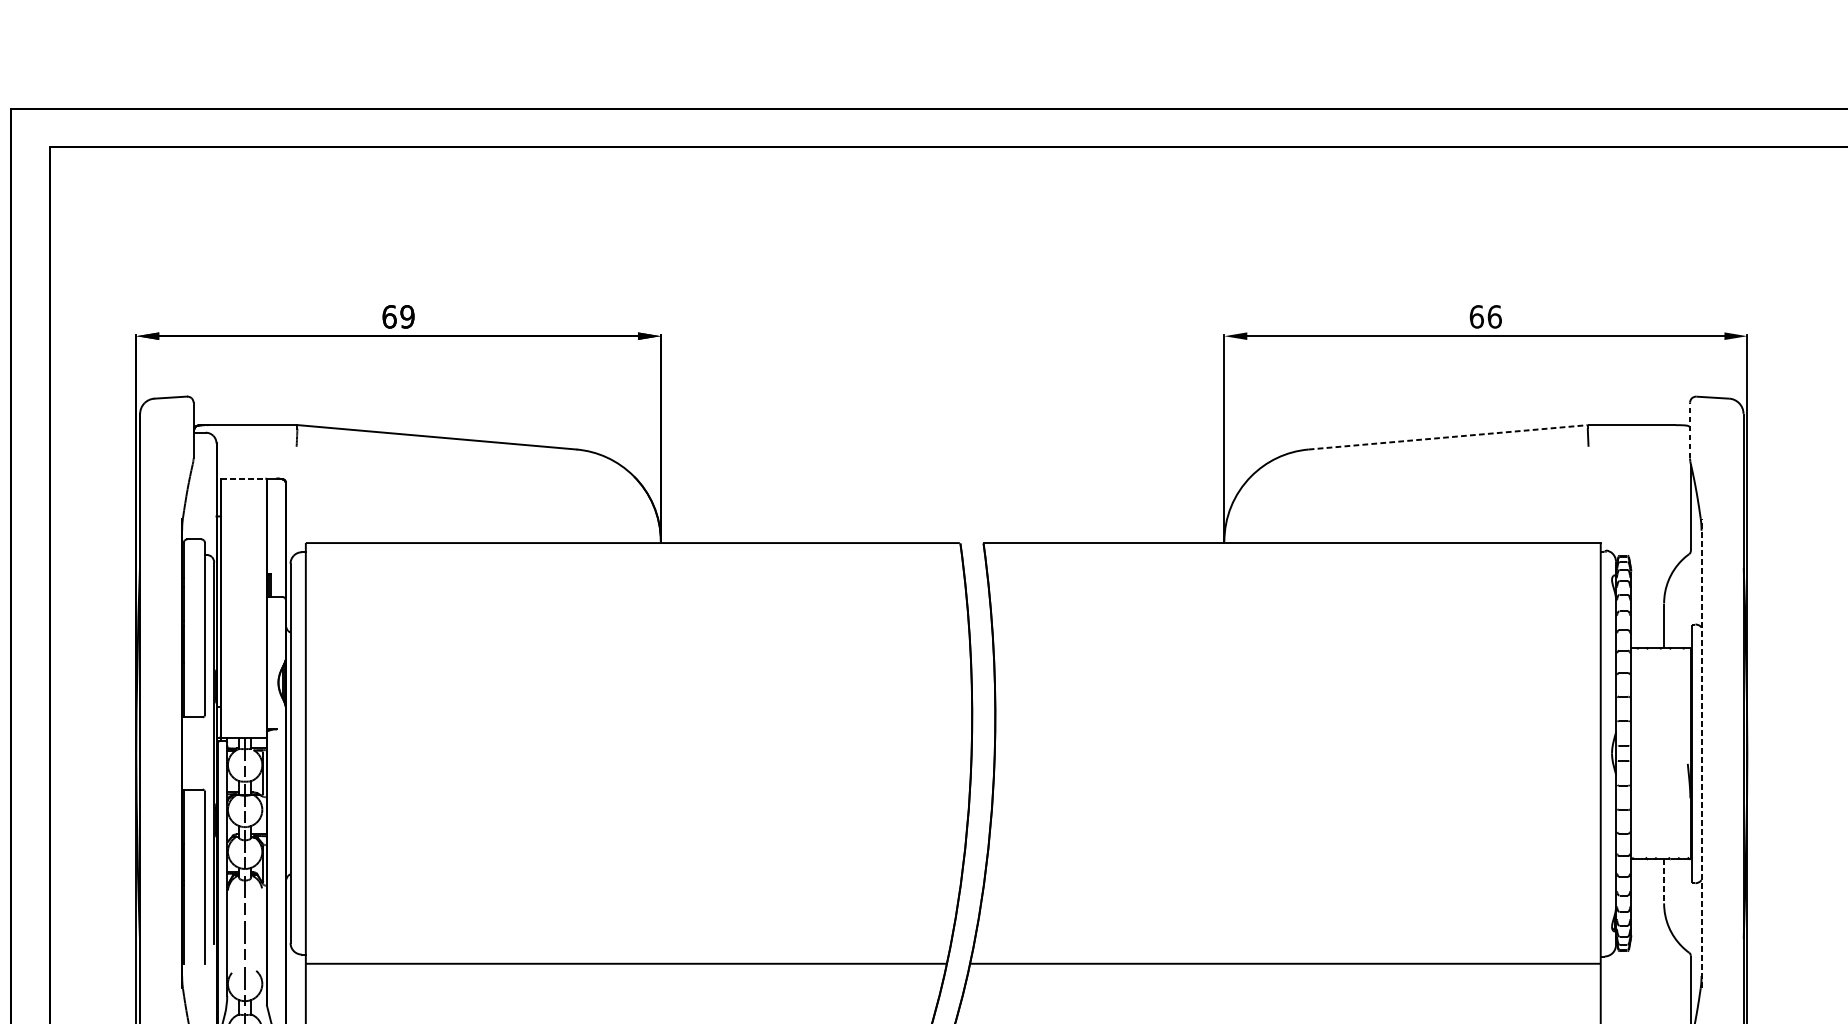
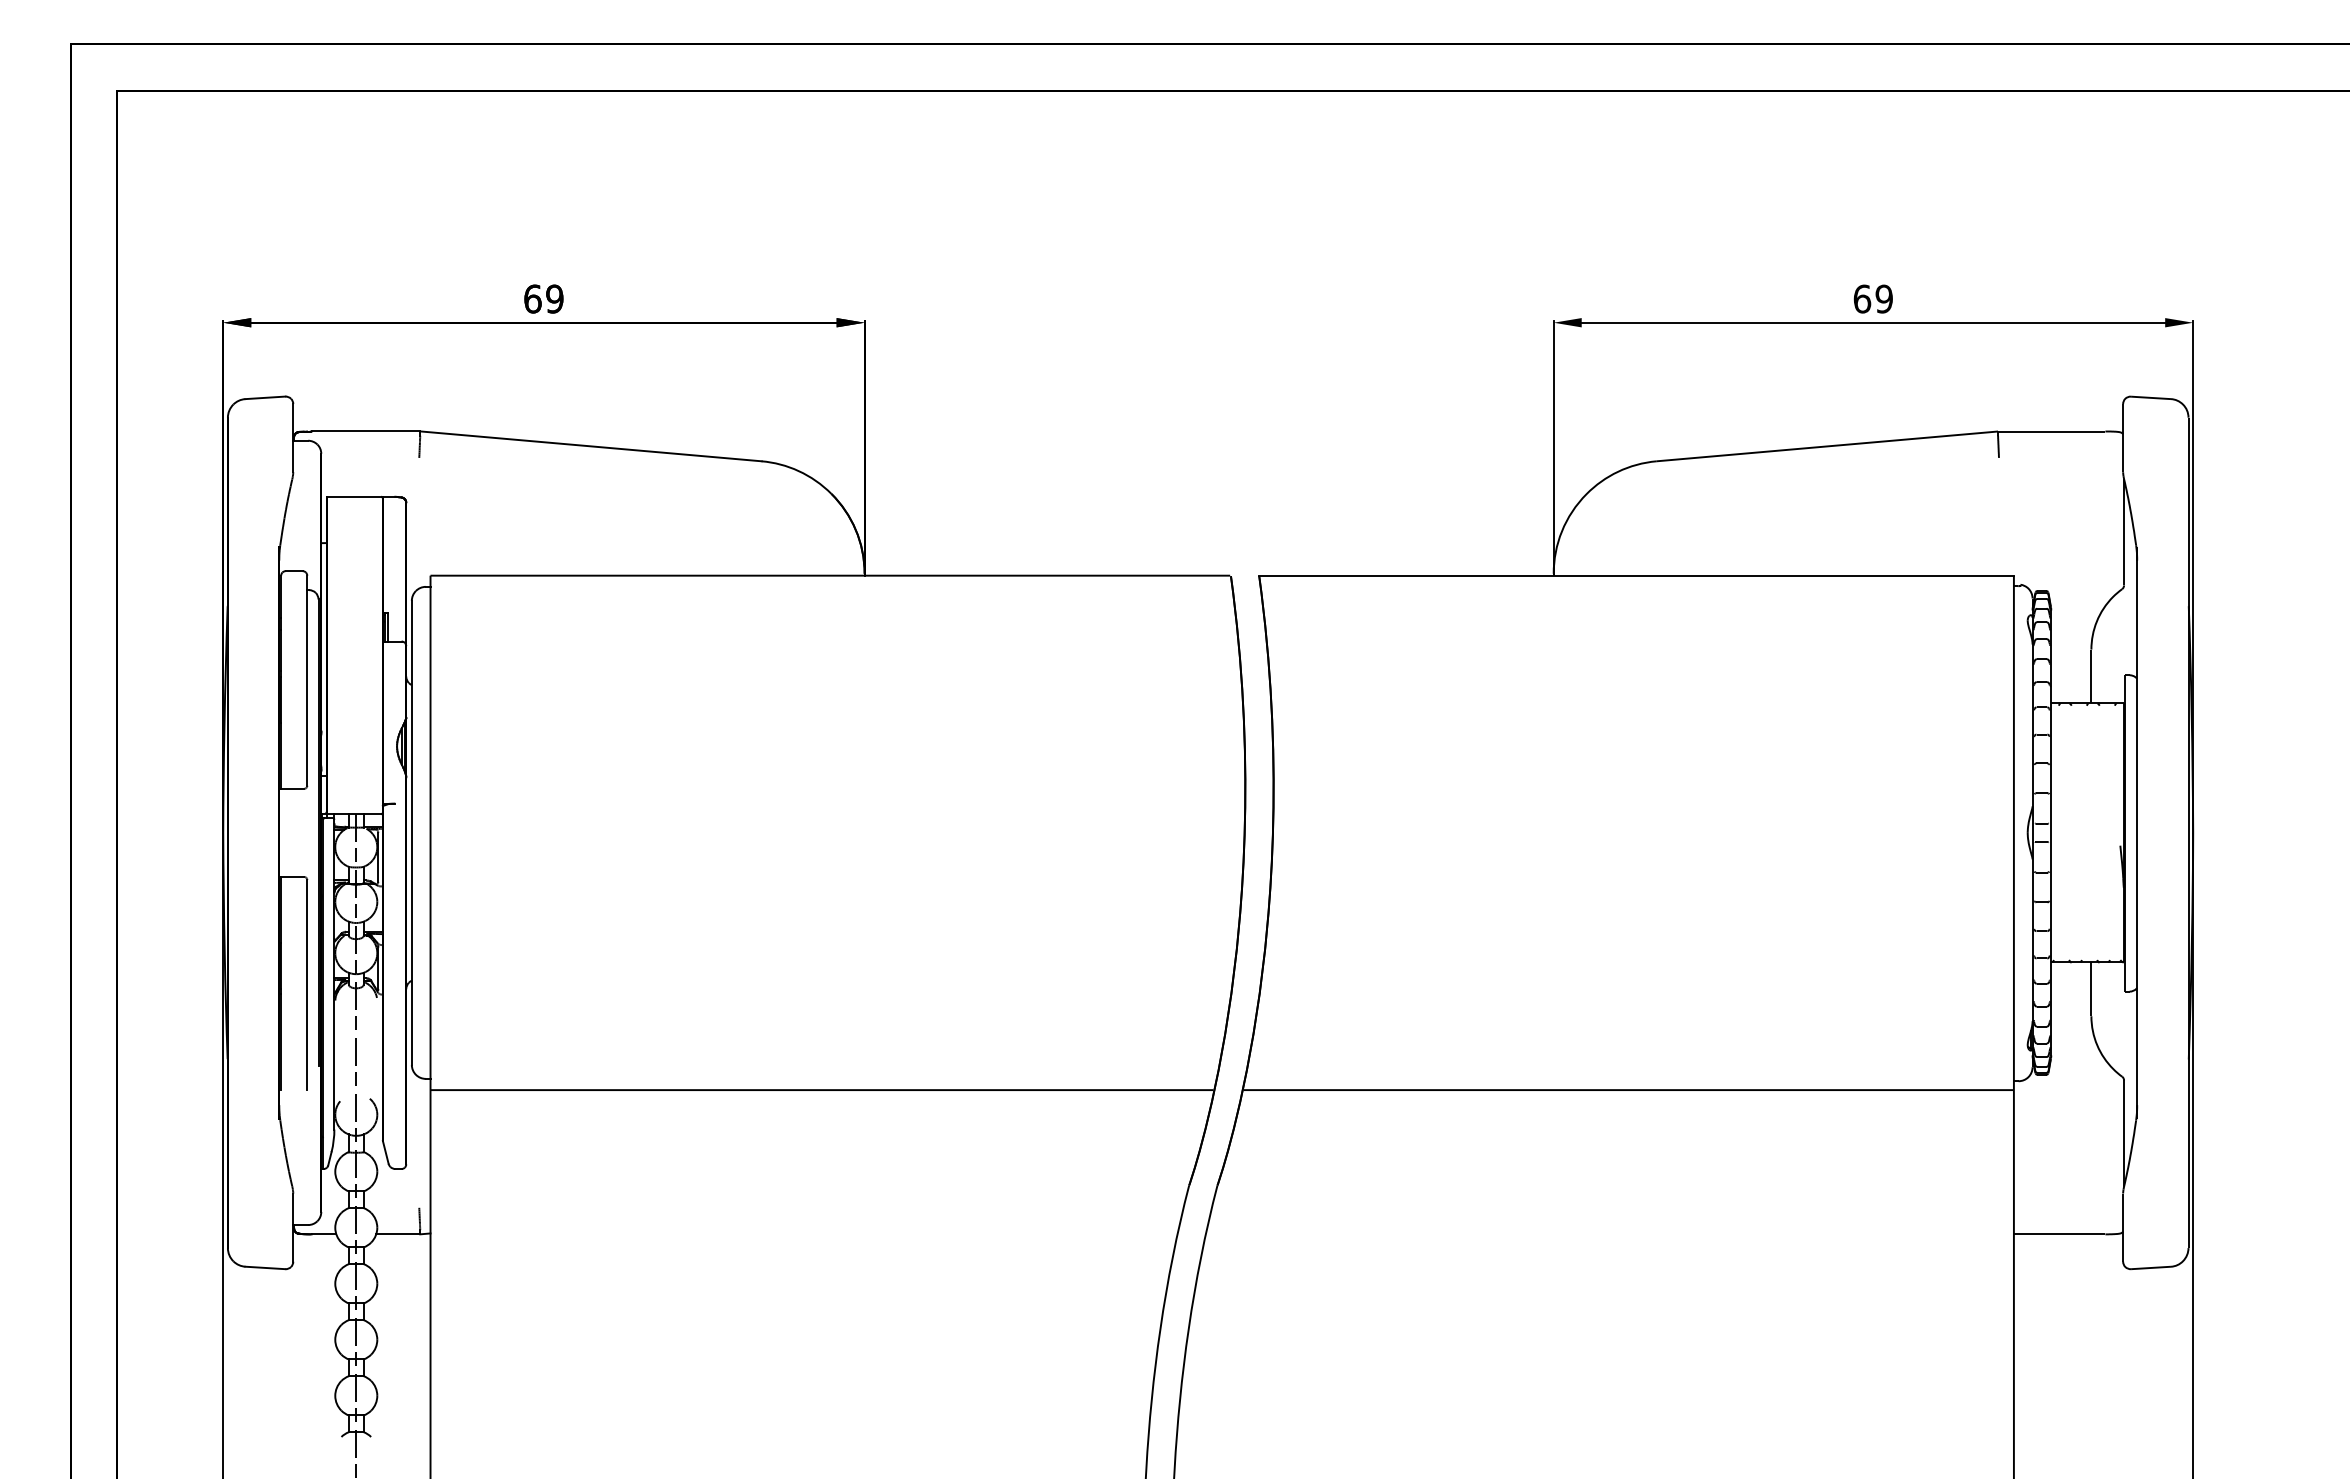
text: (1494, 316) -> (1884, 298), 66 -> 69
line: (1690, 430) -> (2123, 437), dashed -> solid
line: (1448, 437) -> (1827, 446), dashed -> solid
line: (243, 478) -> (354, 496), dashed -> solid
line: (1701, 753) -> (2137, 832), dashed -> solid
line: (1664, 881) -> (2091, 989), dashed -> solid

